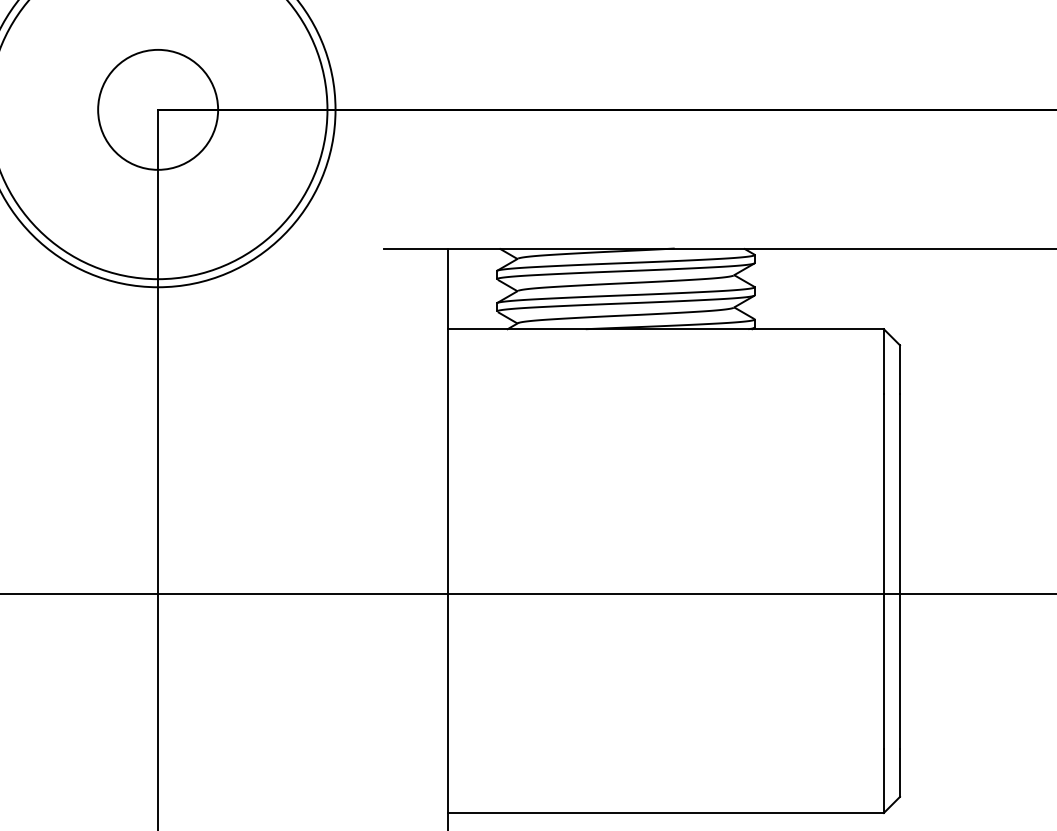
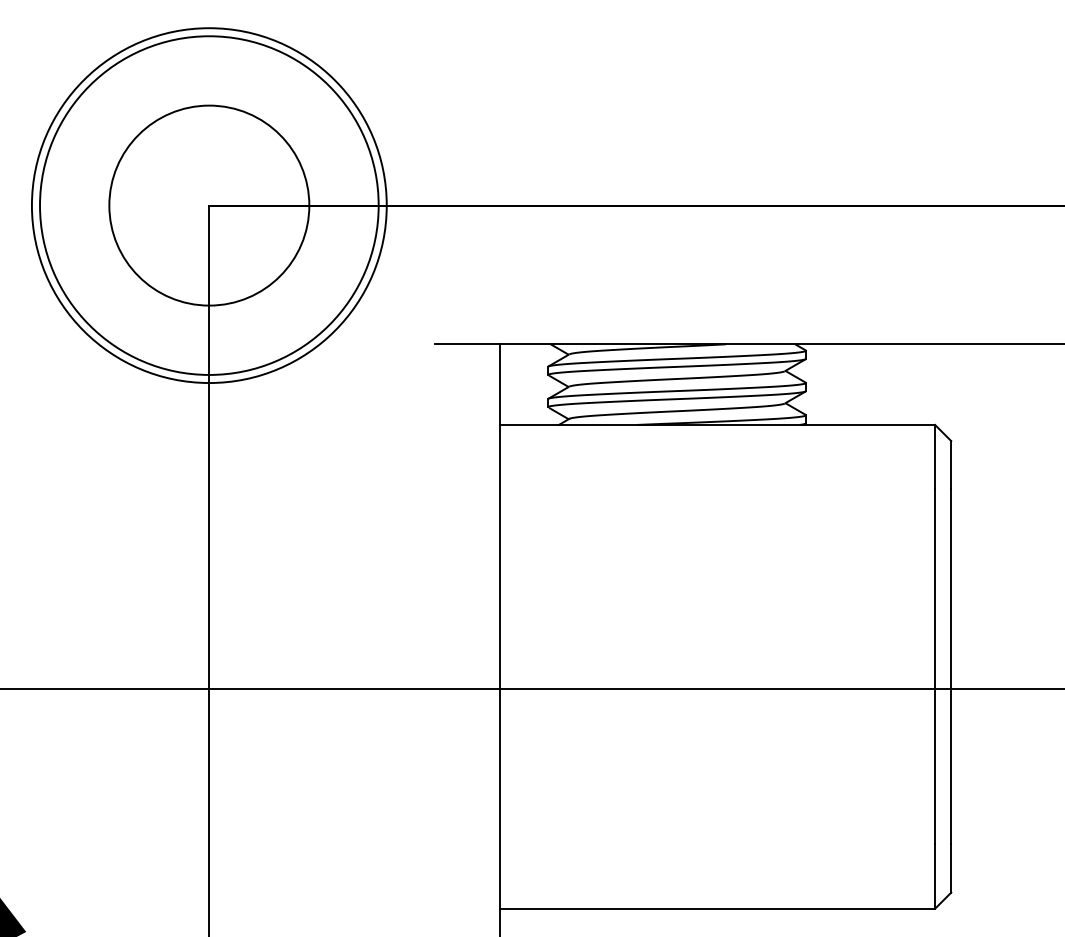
circle: (158, 109) -> (209, 205), size x1.67

